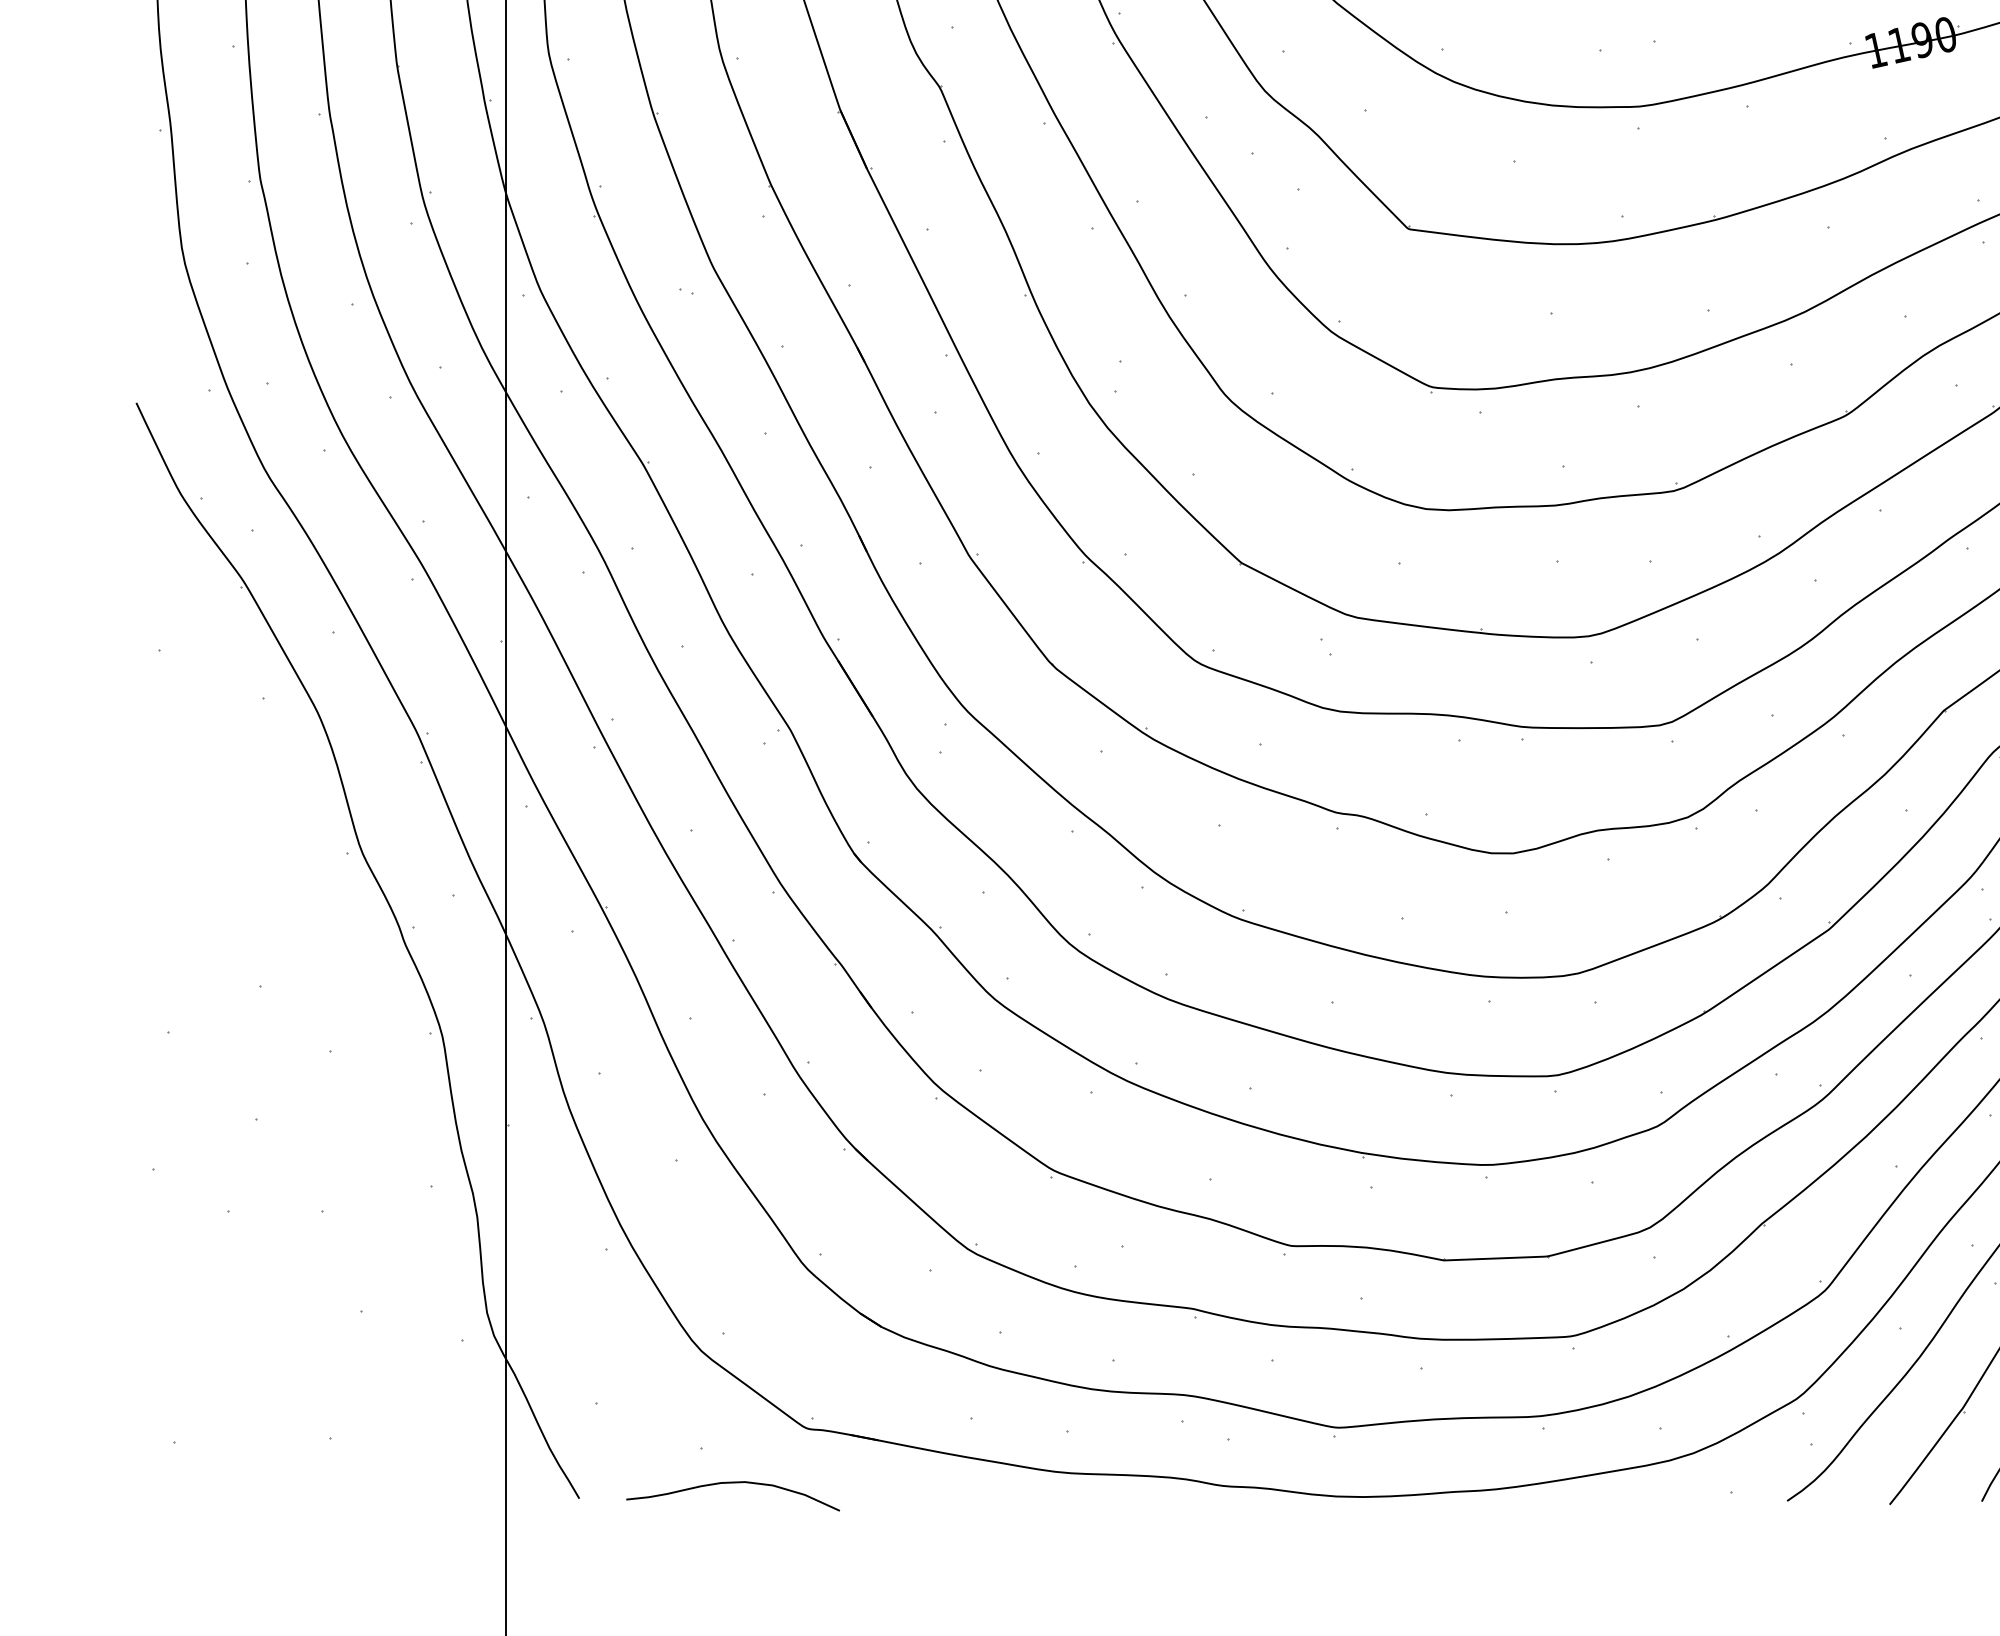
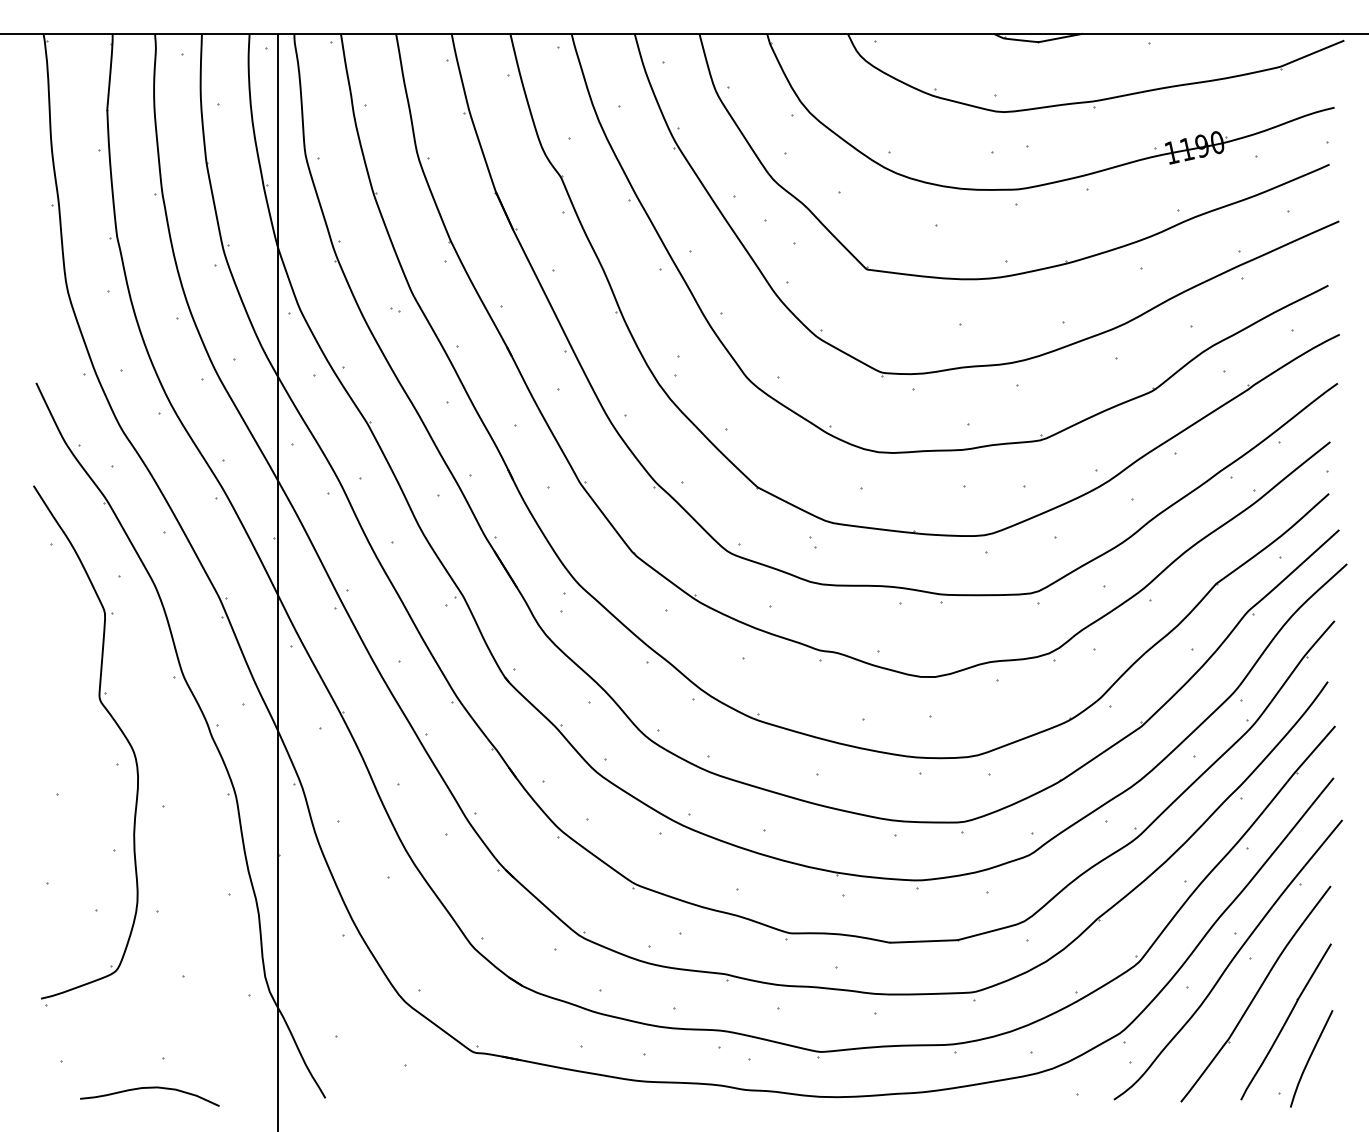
part: (259, 927) -> (116, 725), added
curve: (732, 1483) -> (149, 1088), moved

